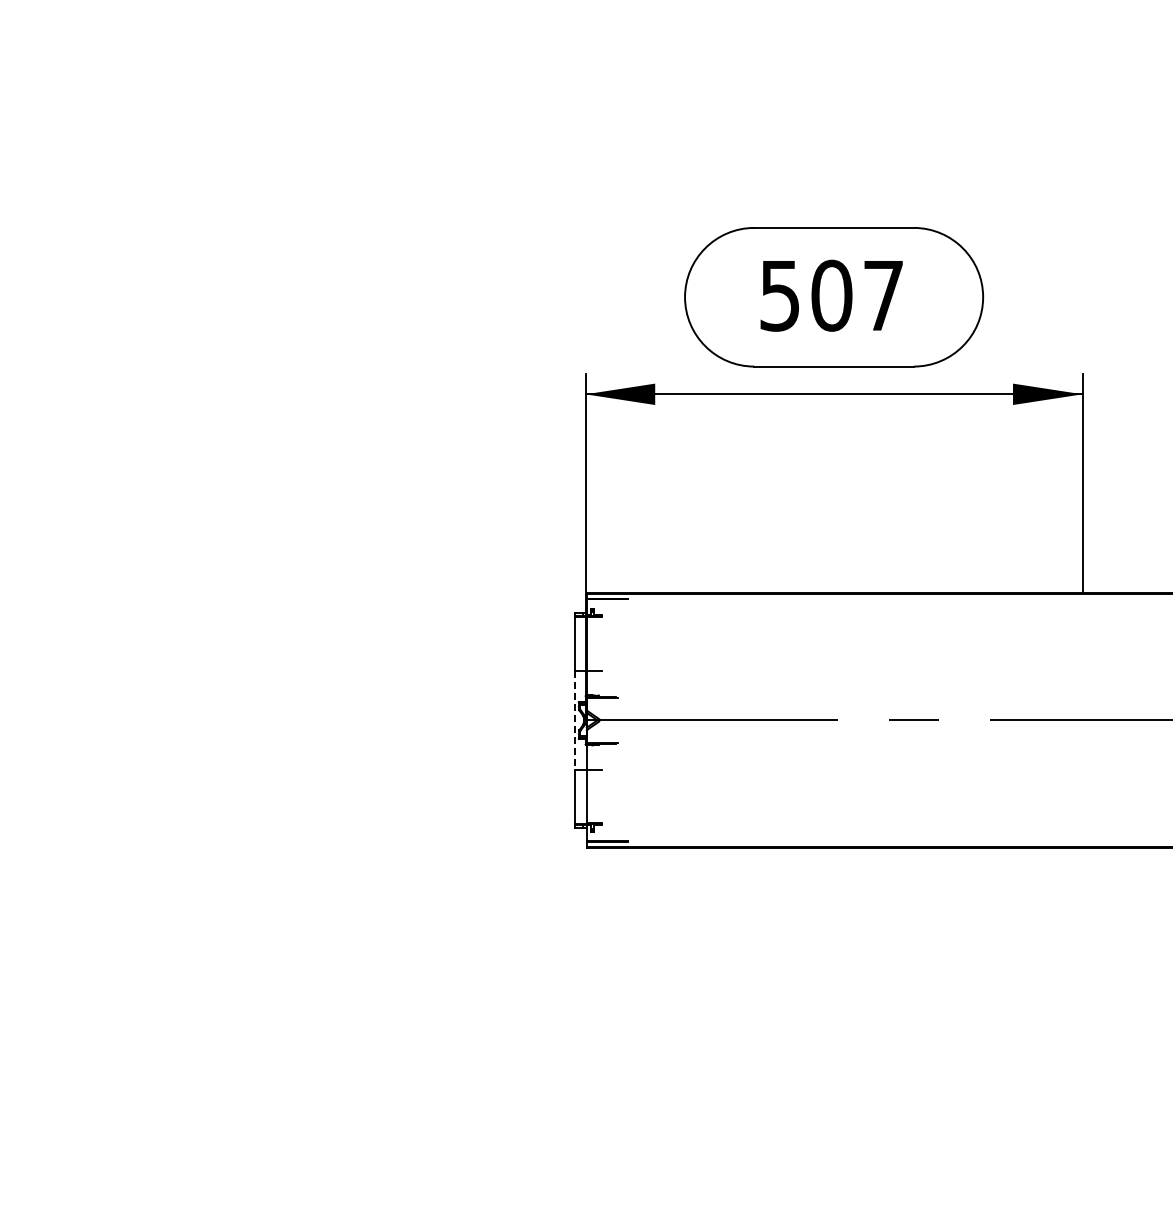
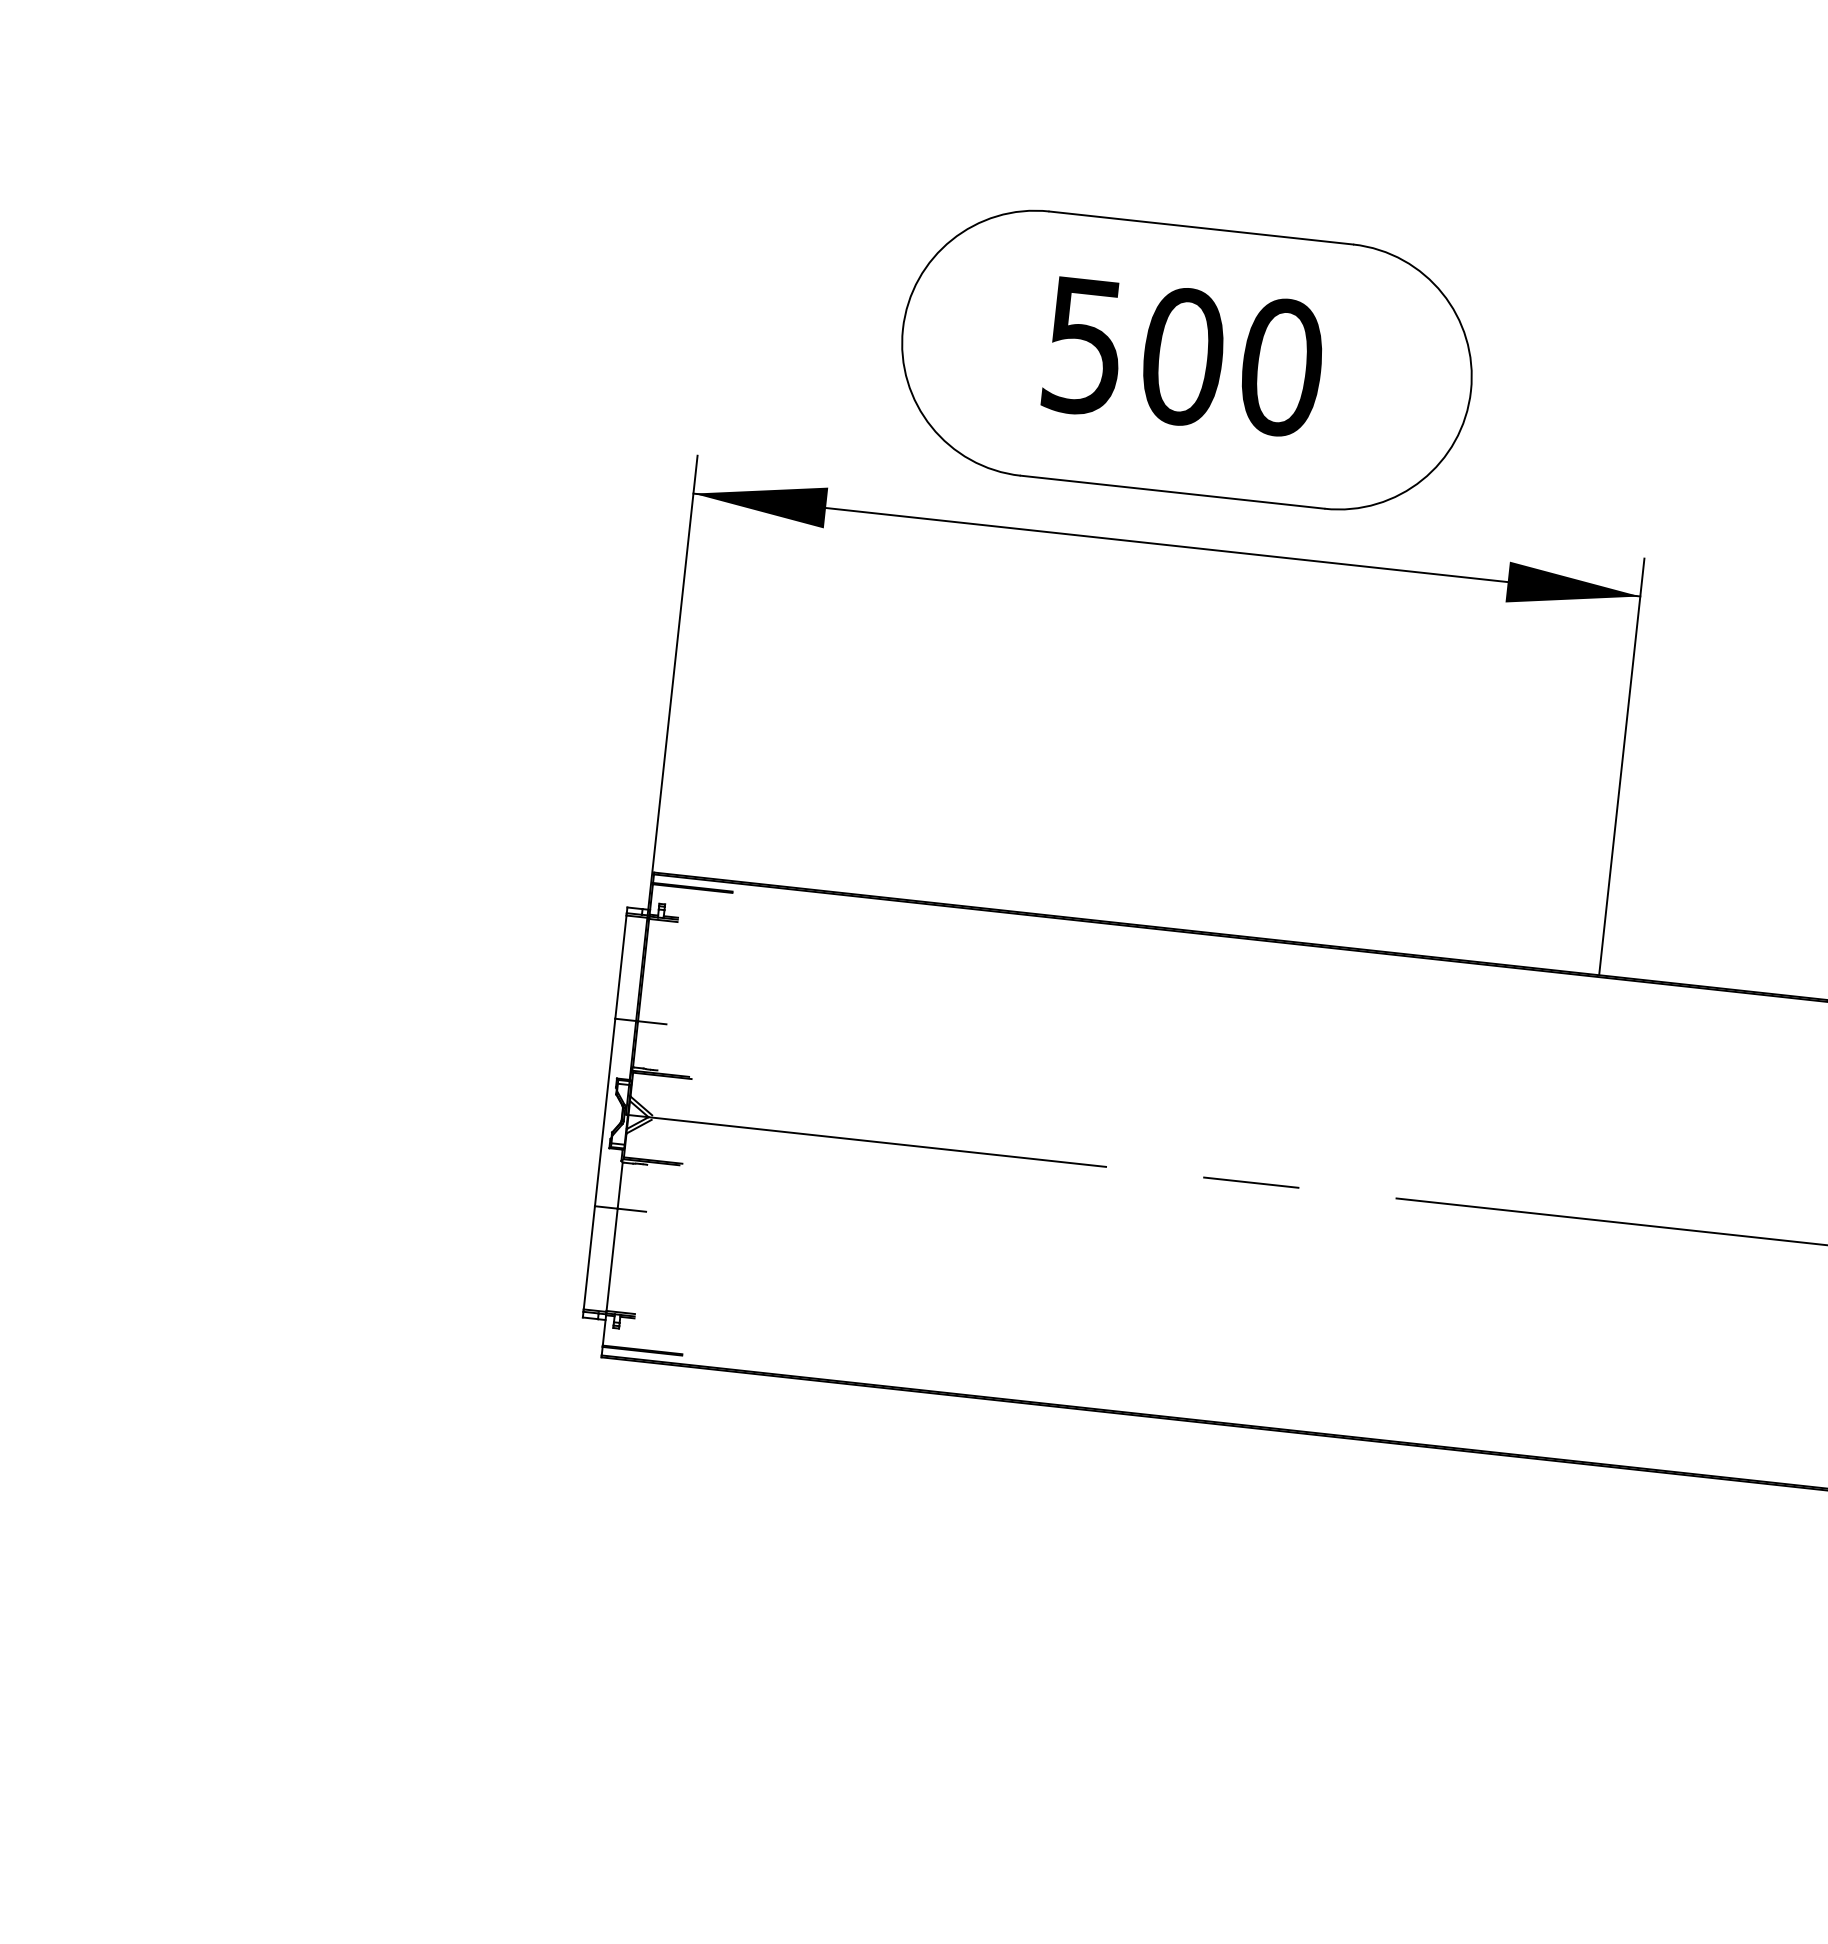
text: (883, 295) -> (1281, 366), 507 -> 500
line: (574, 720) -> (604, 1112), dashed -> solid

